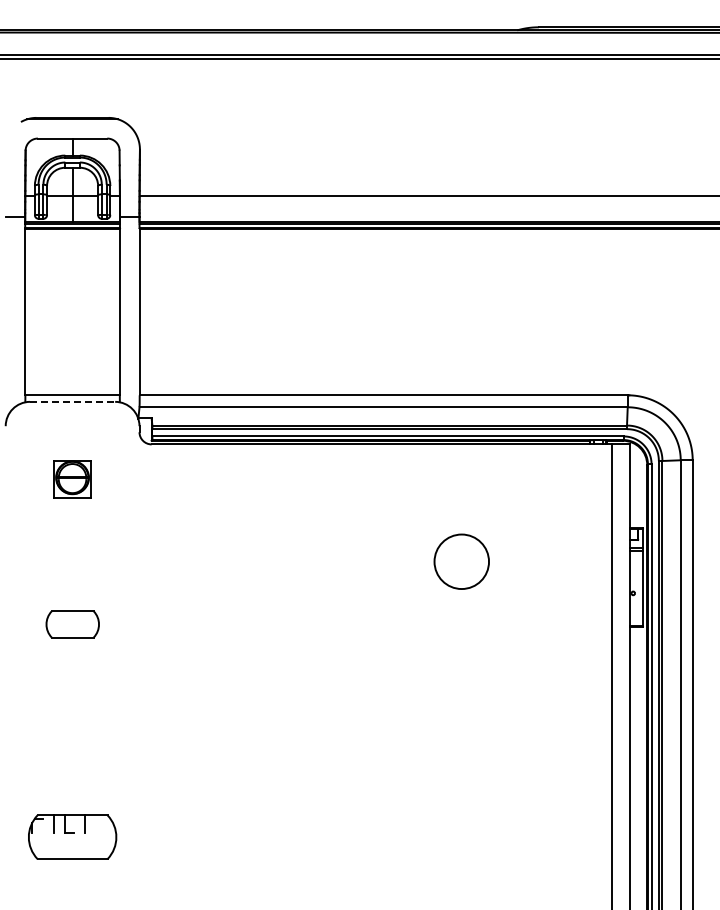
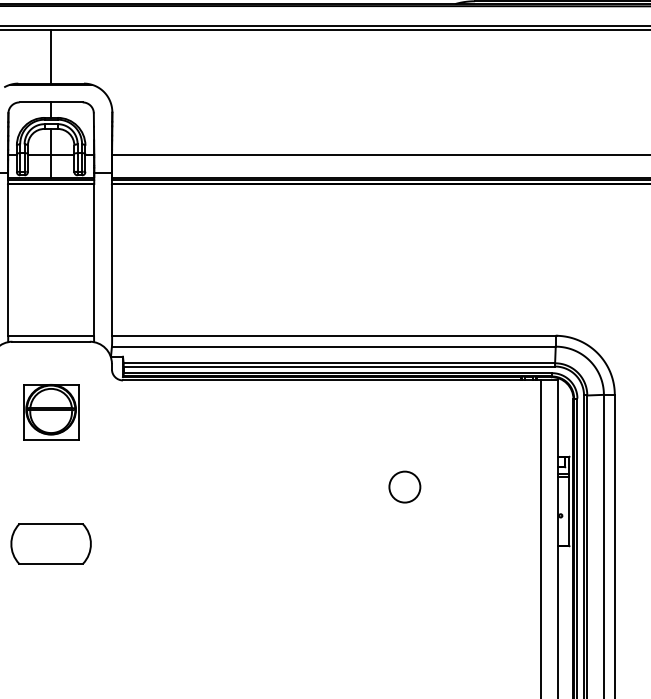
line: (72, 87) -> (51, 55), added
line: (72, 401) -> (51, 341), dashed -> solid
part: (72, 479) -> (51, 412), size x1.67
circle: (461, 561) -> (404, 486), size x0.62
part: (72, 624) -> (51, 544), size x1.67

